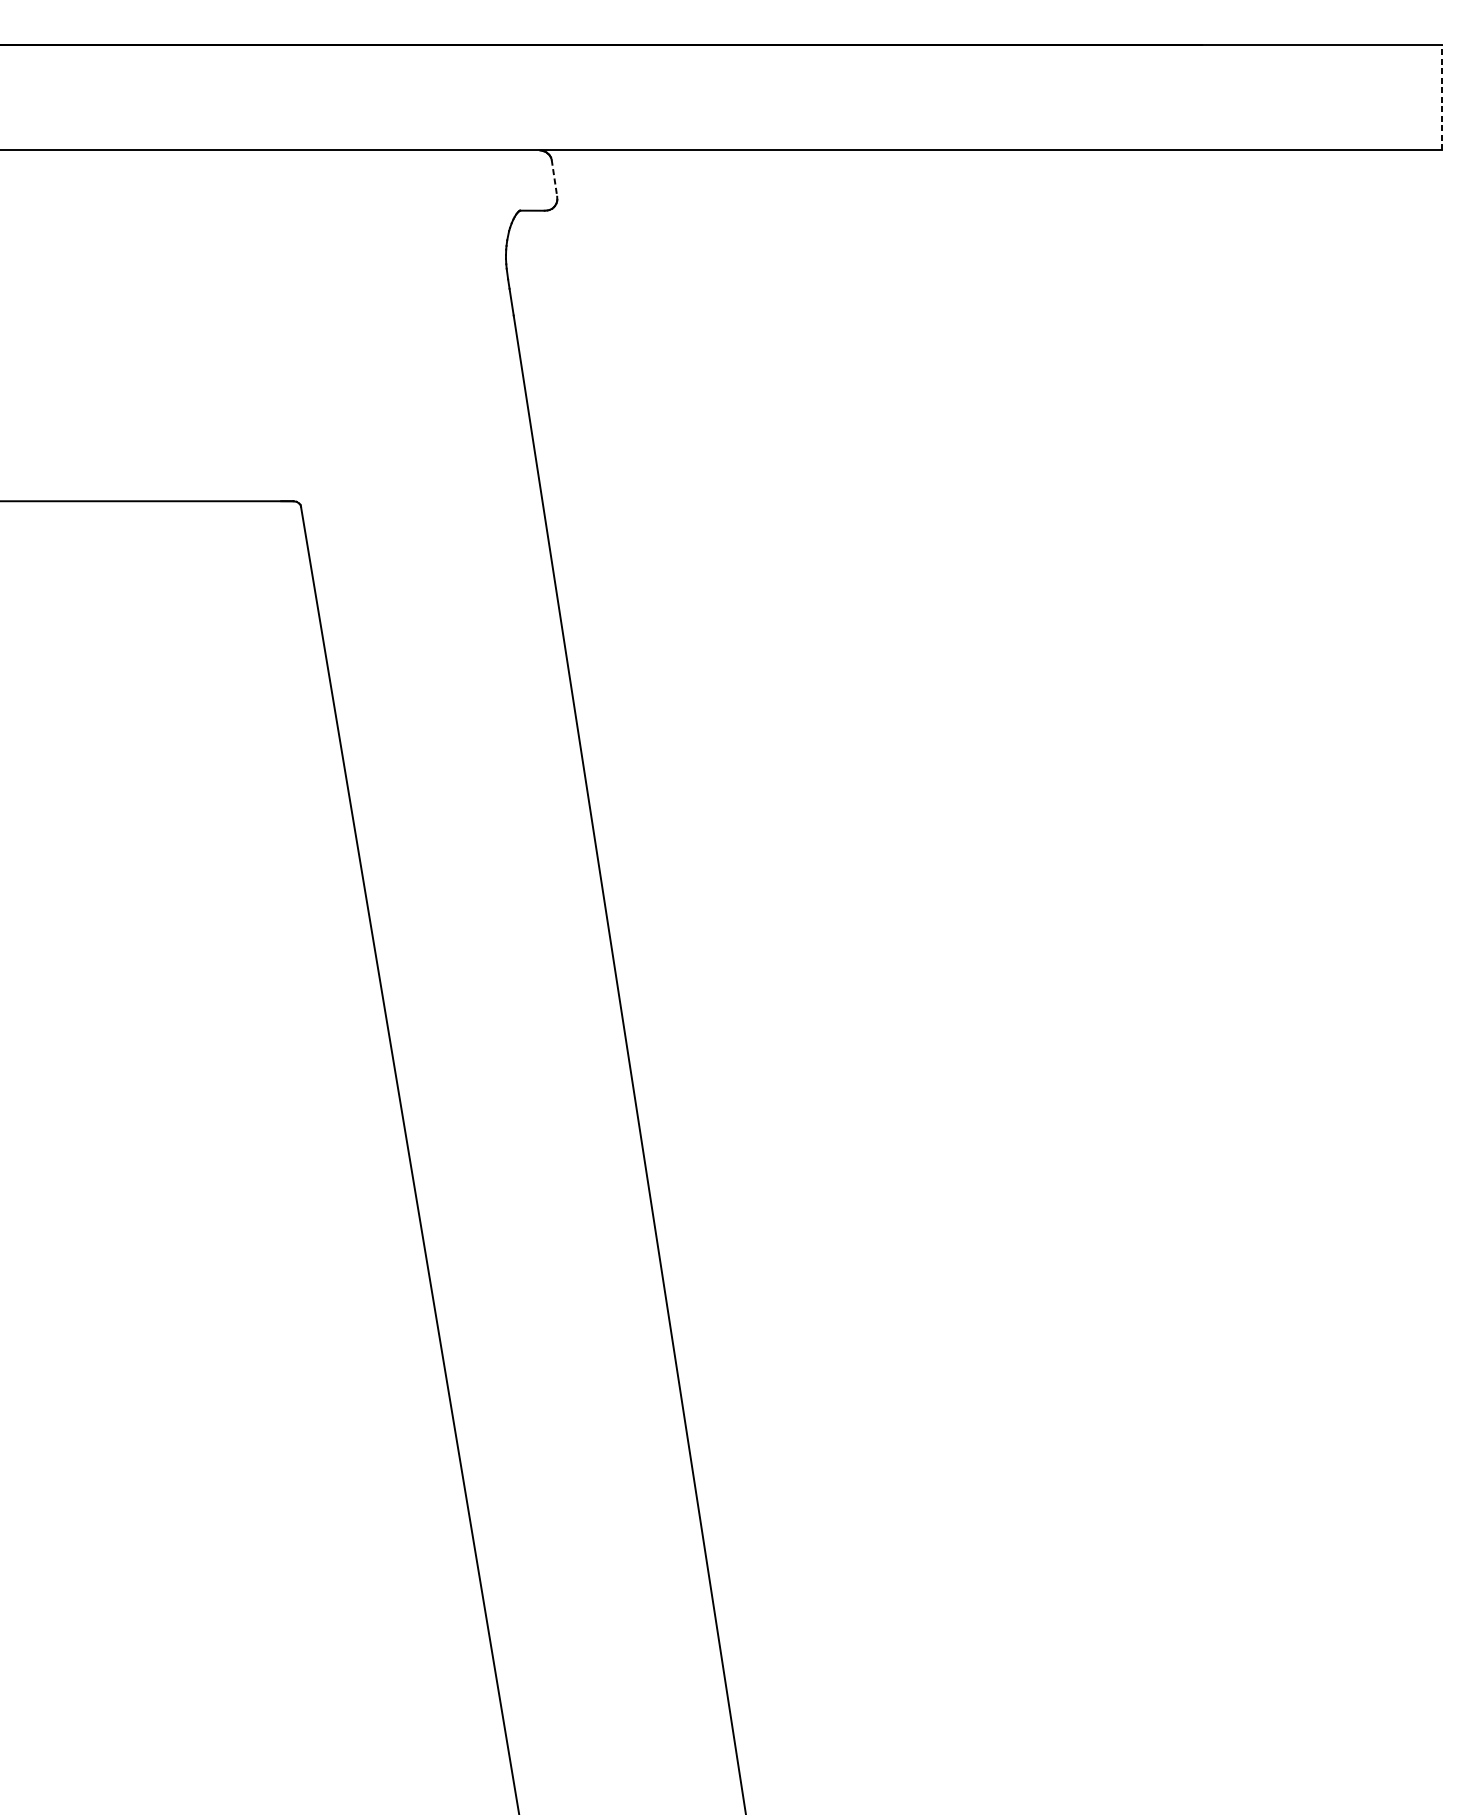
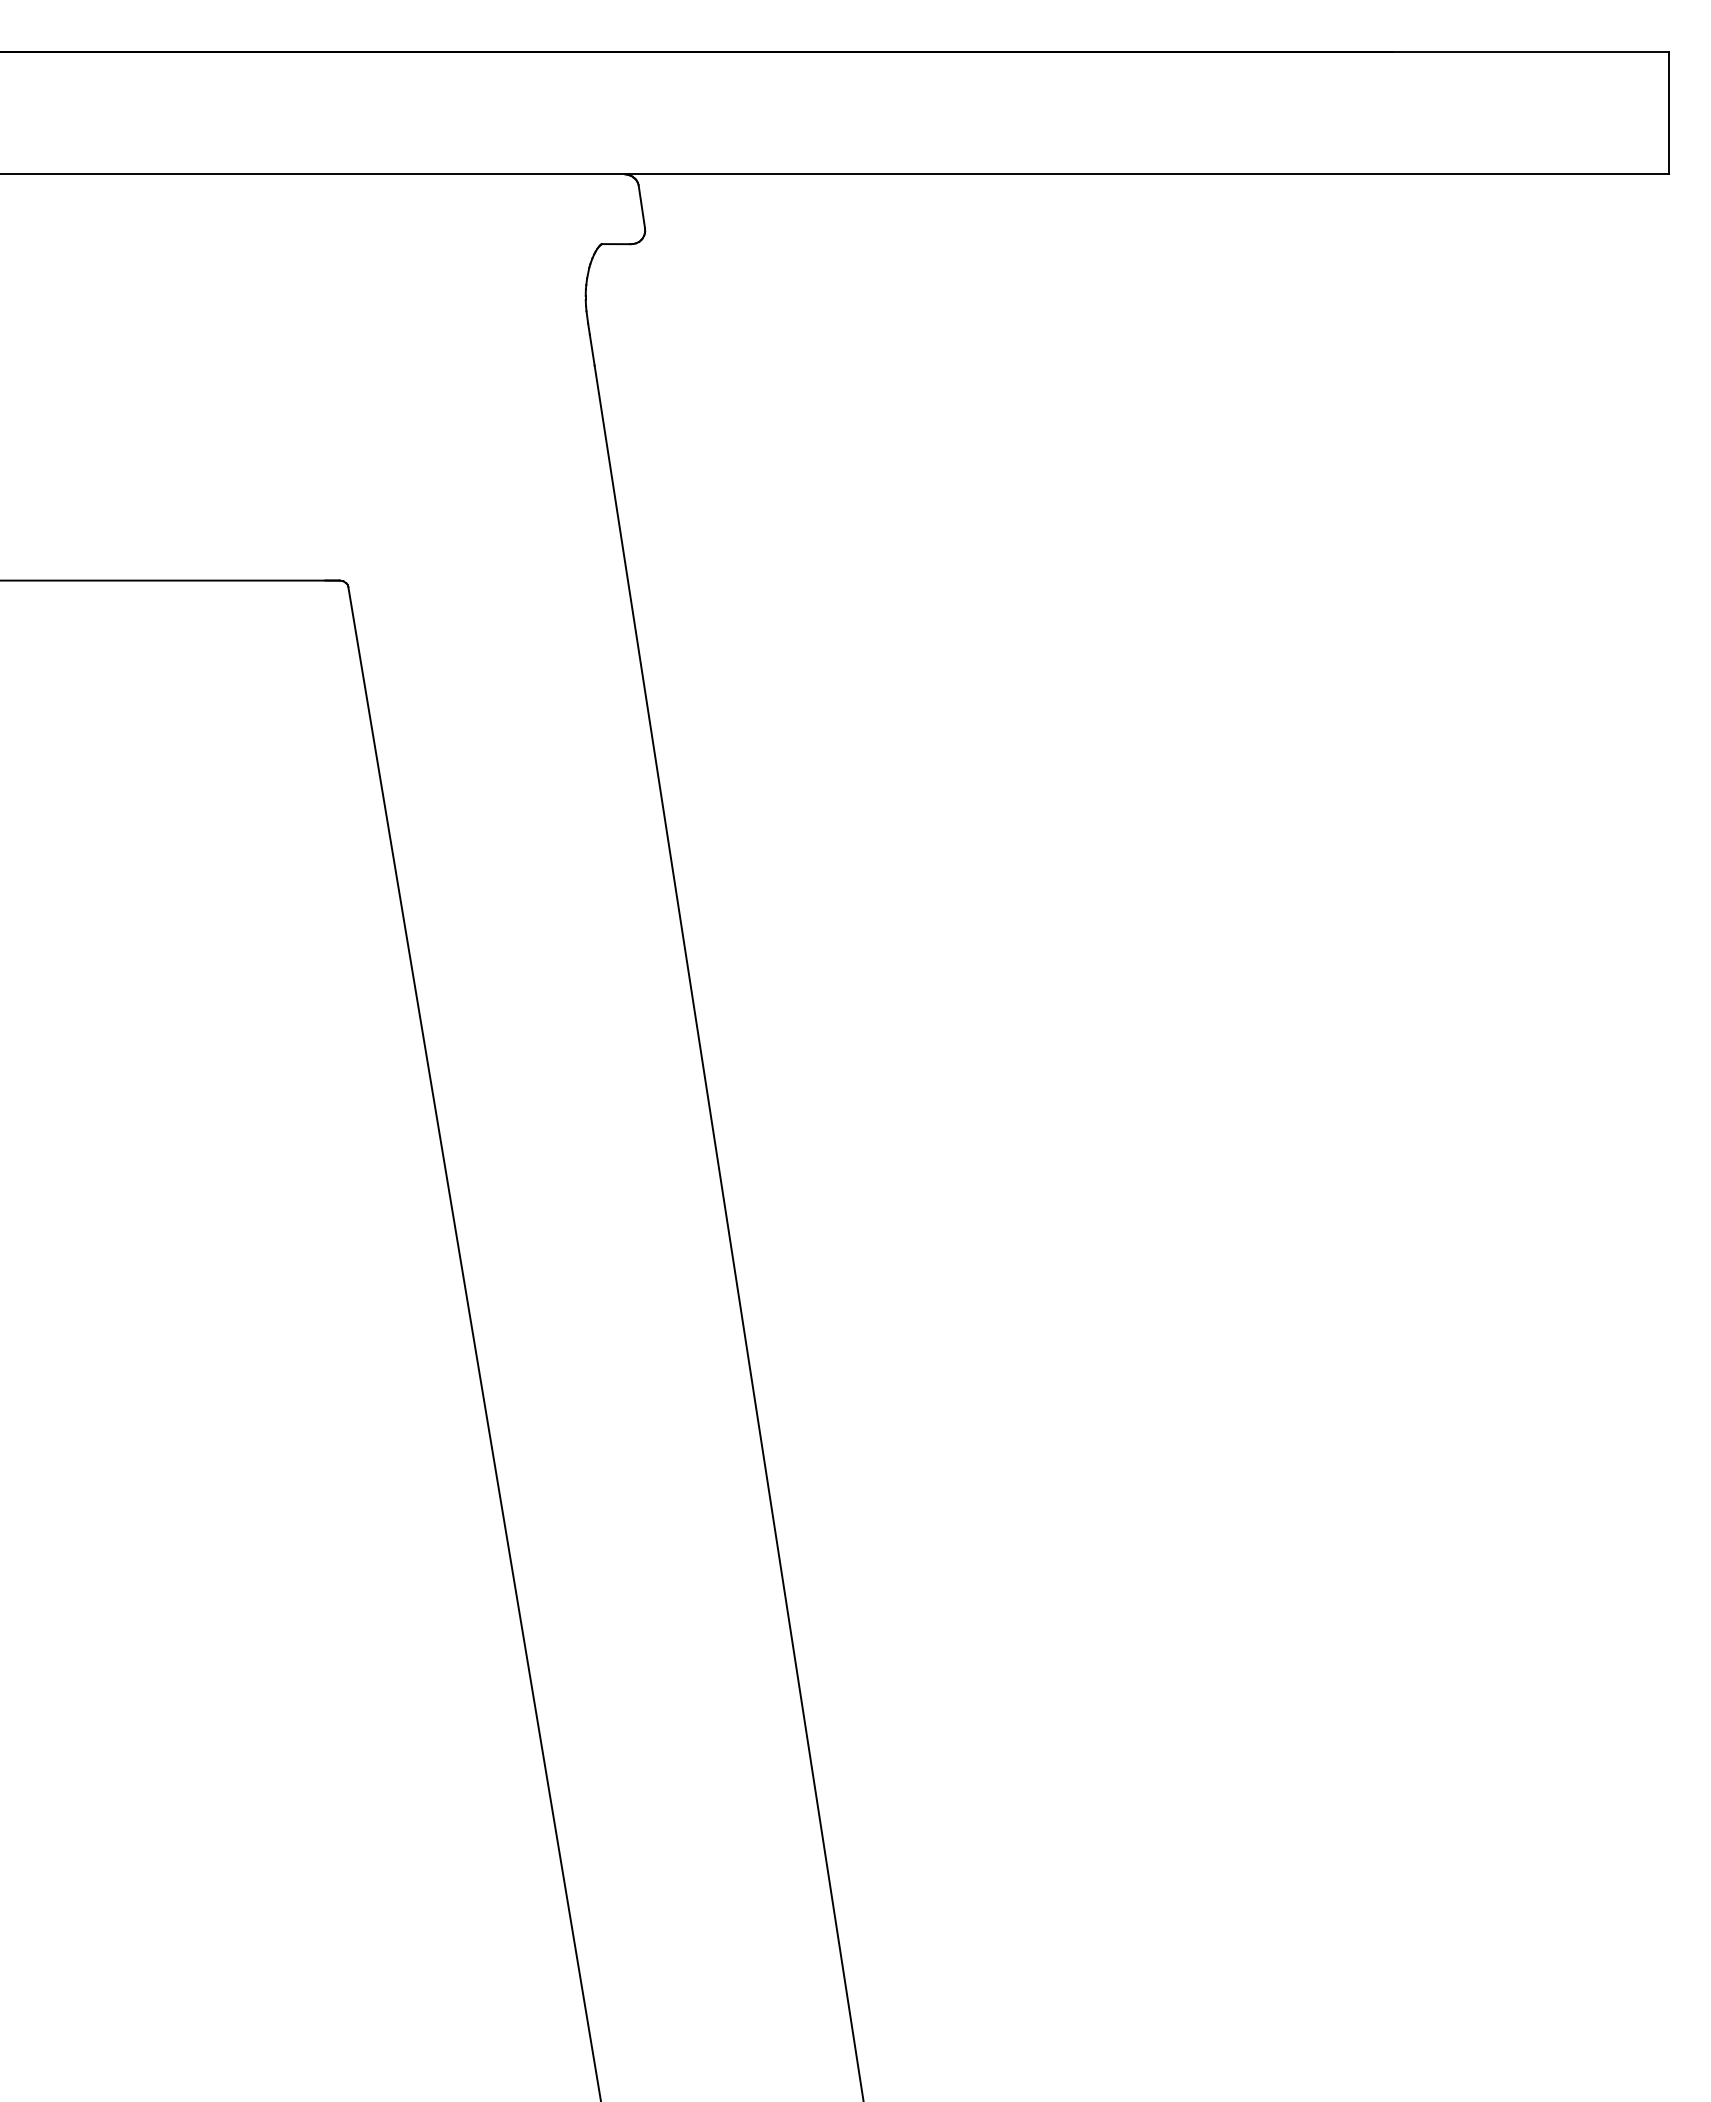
line: (1441, 97) -> (1669, 112), dashed -> solid
line: (554, 178) -> (641, 206), dashed -> solid

